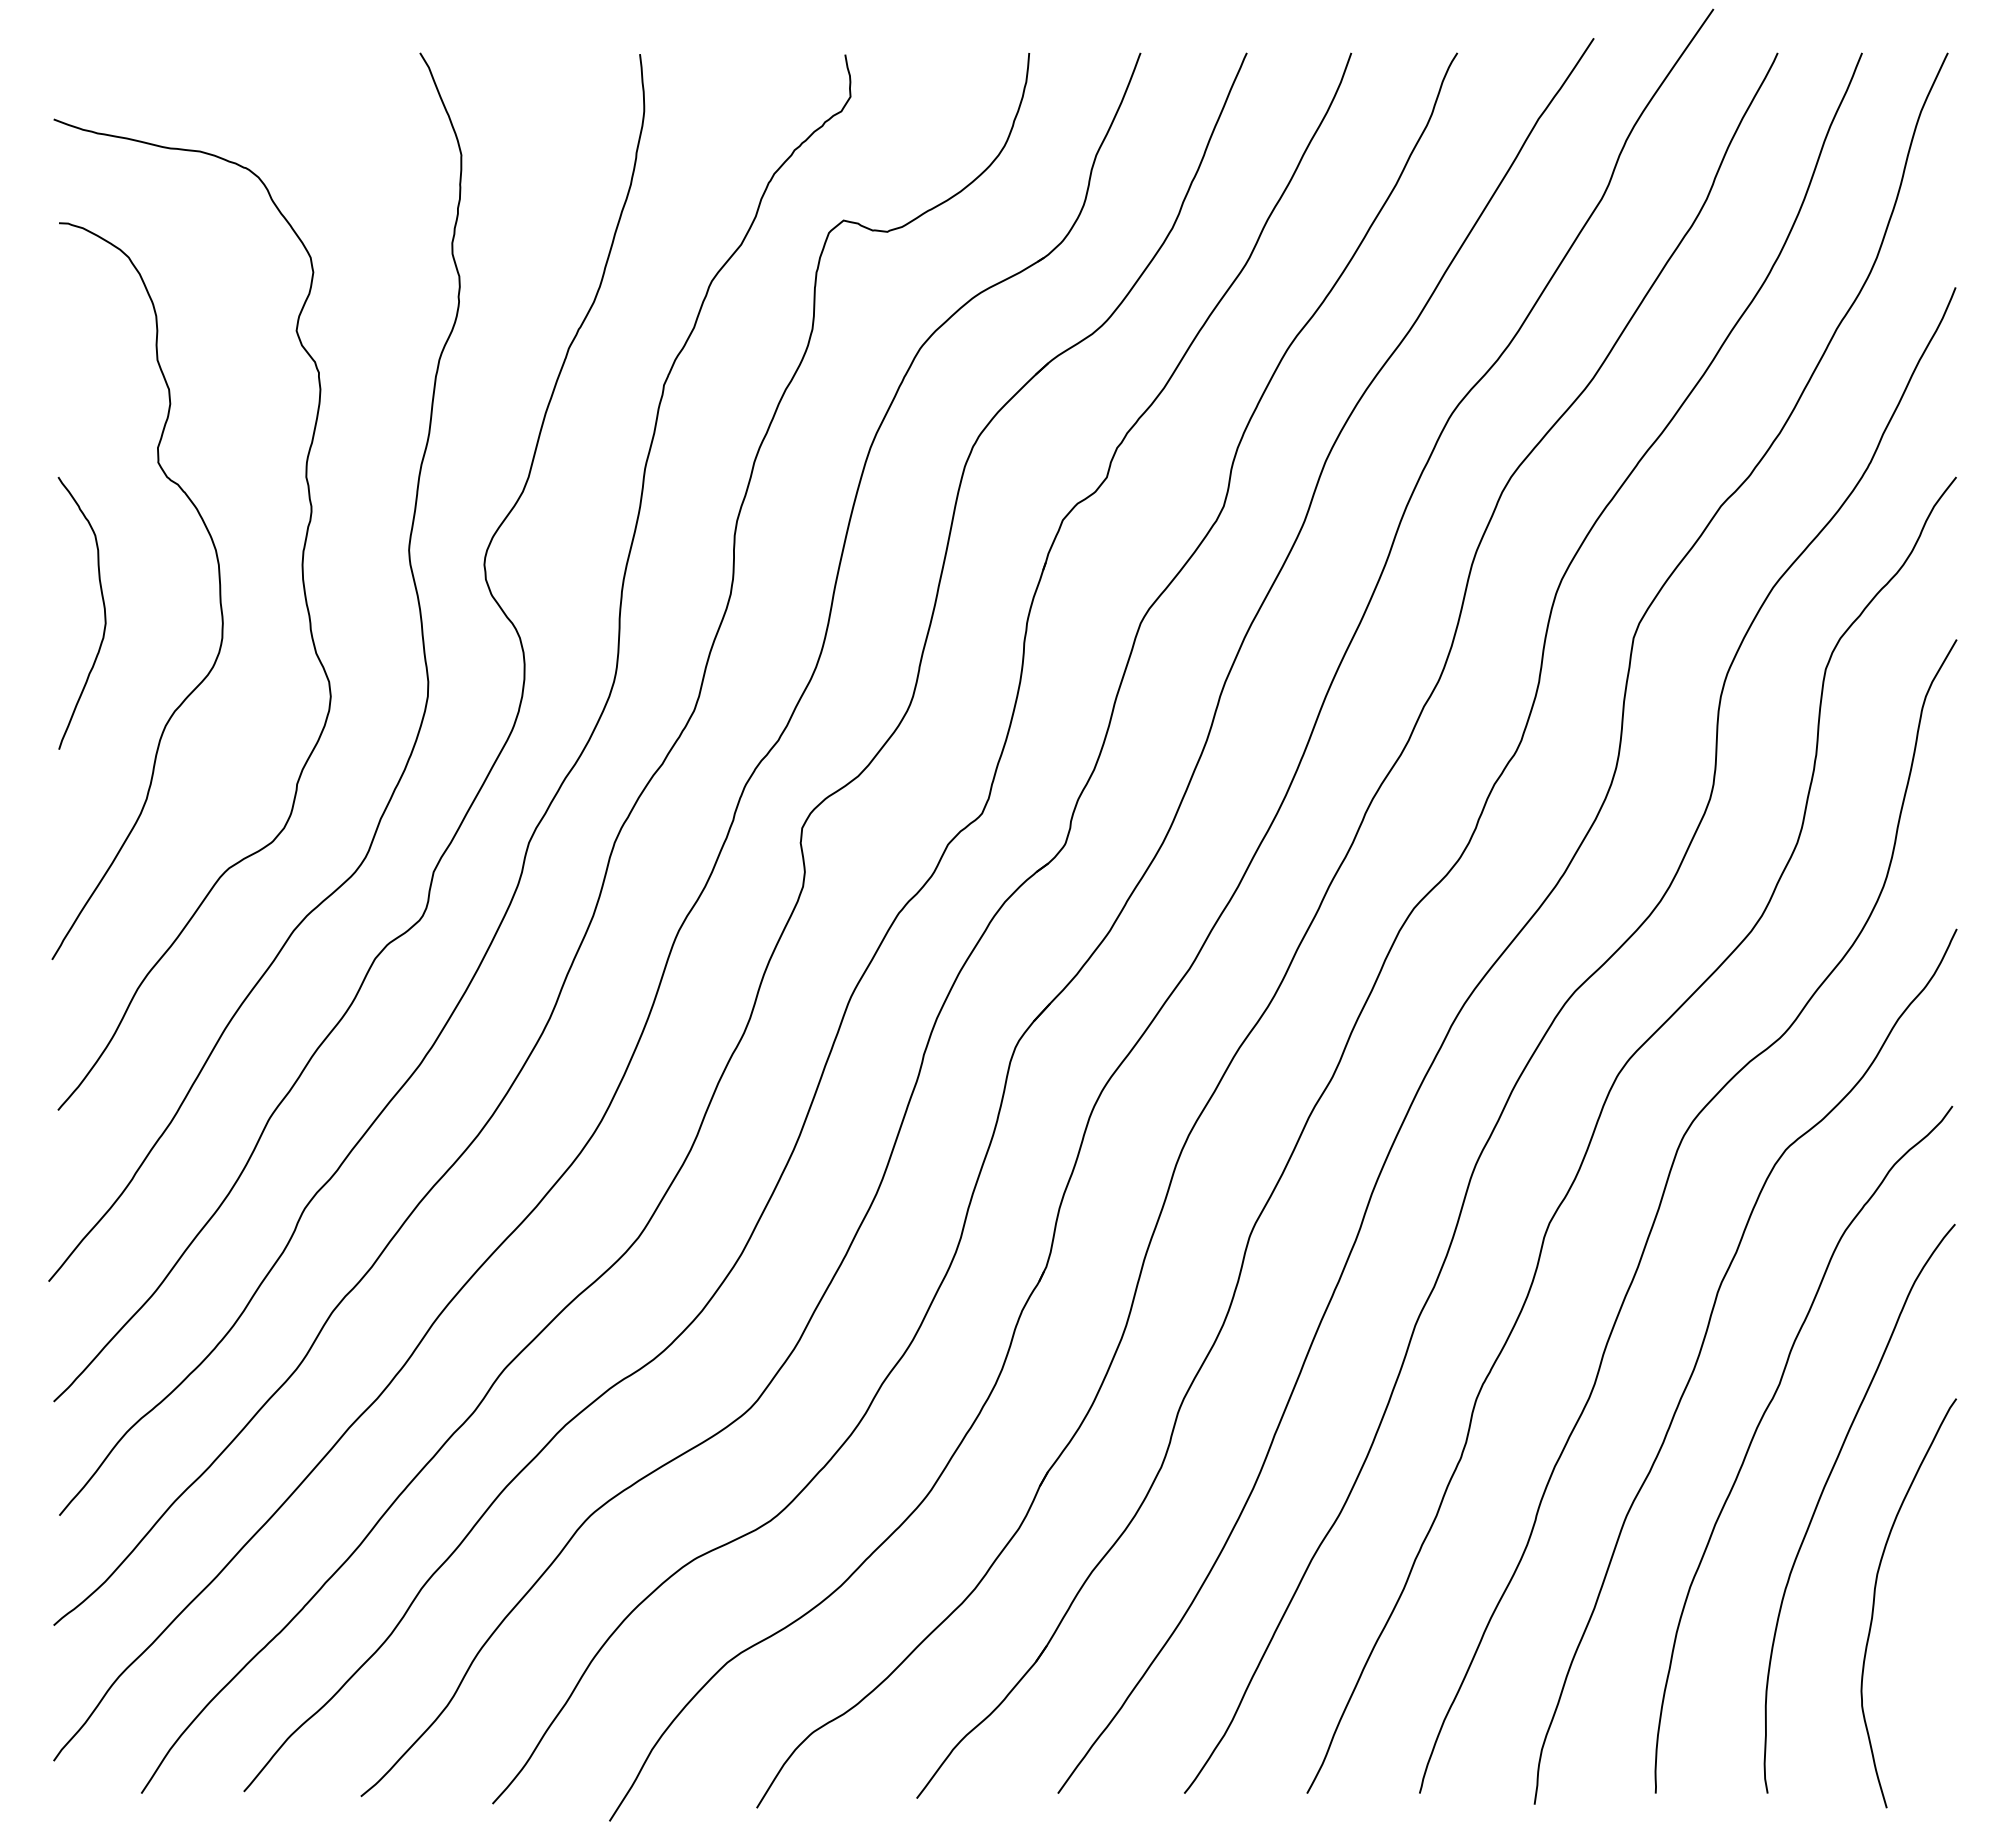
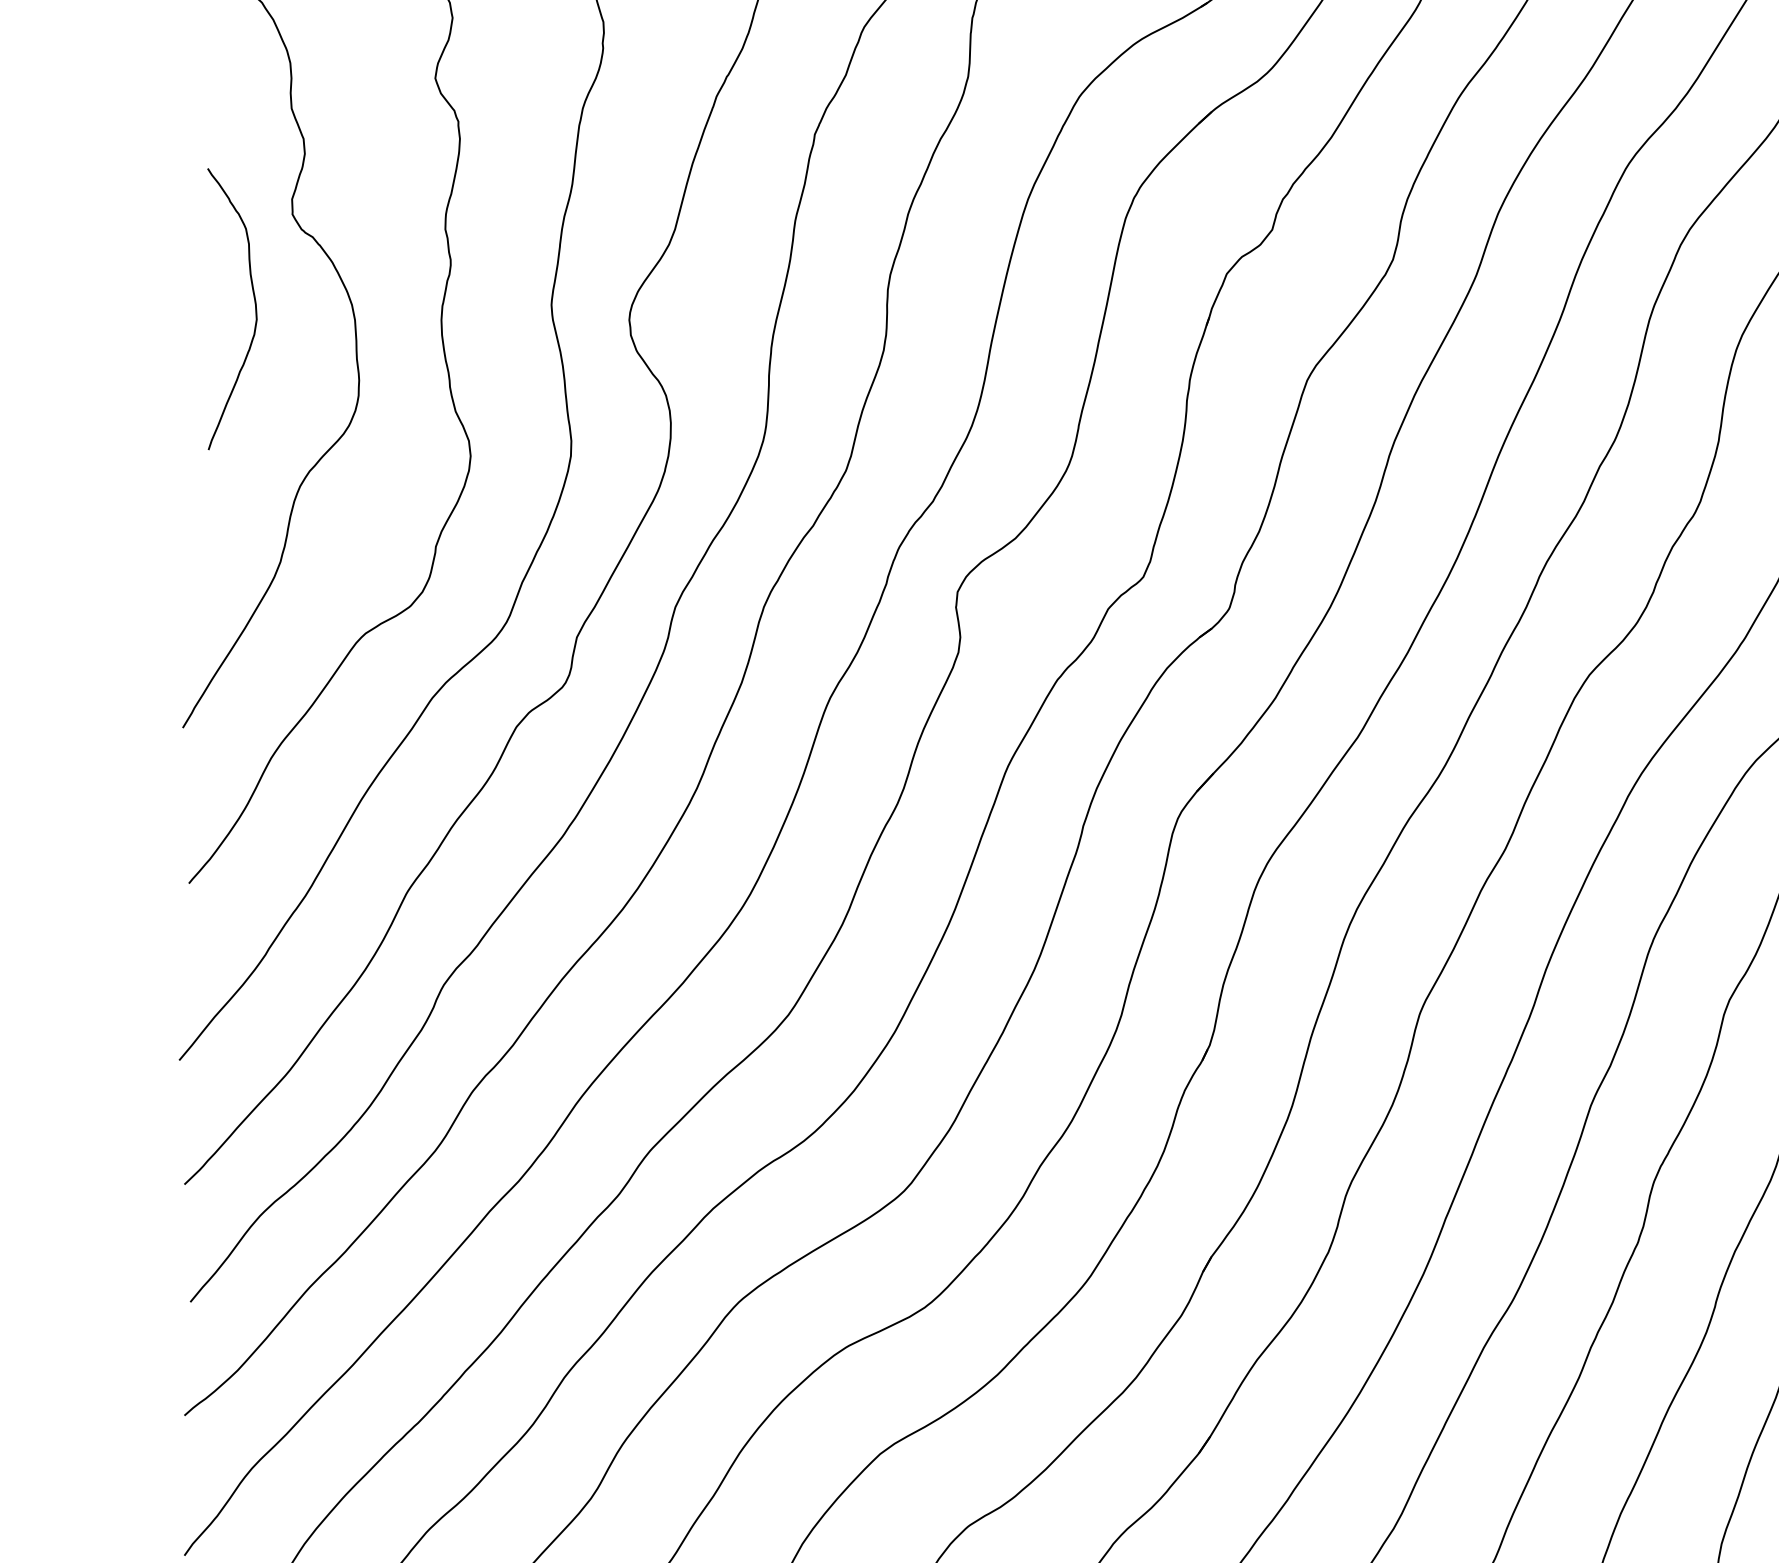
curve: (103, 608) -> (254, 304), moved

